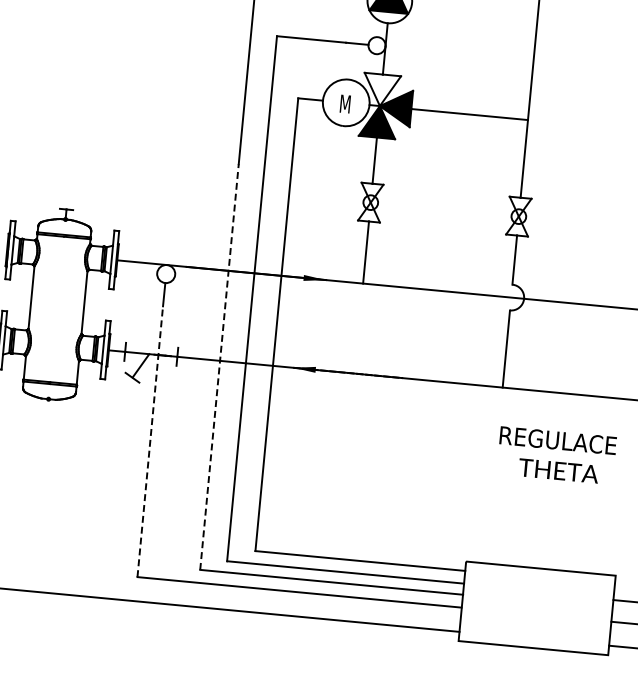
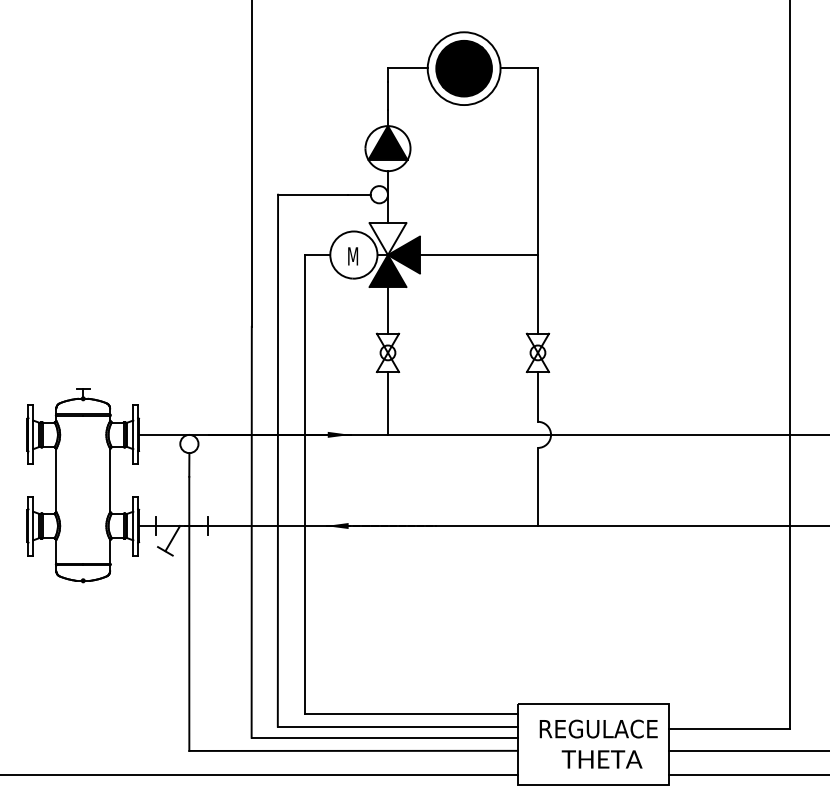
line: (219, 366) -> (251, 531), dashed -> solid
line: (150, 442) -> (189, 614), dashed -> solid
text: (556, 454) -> (598, 743), moved

